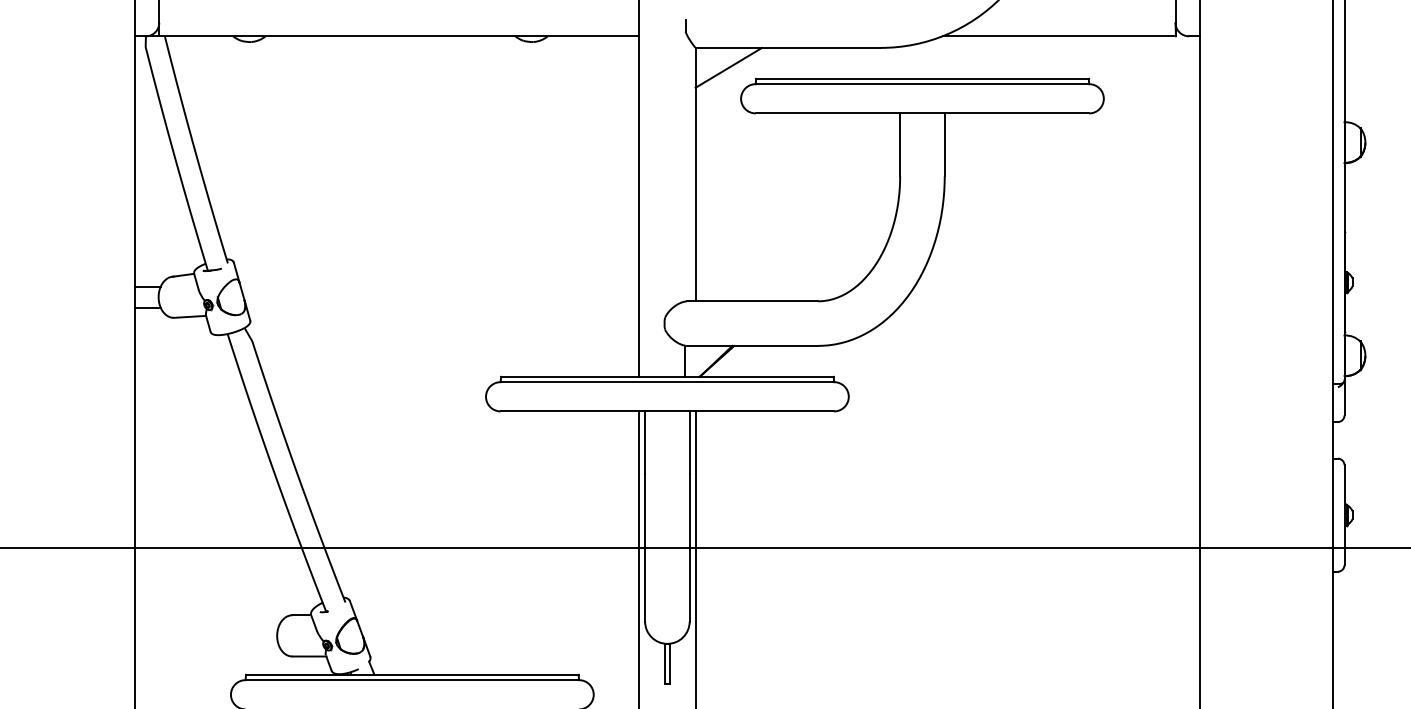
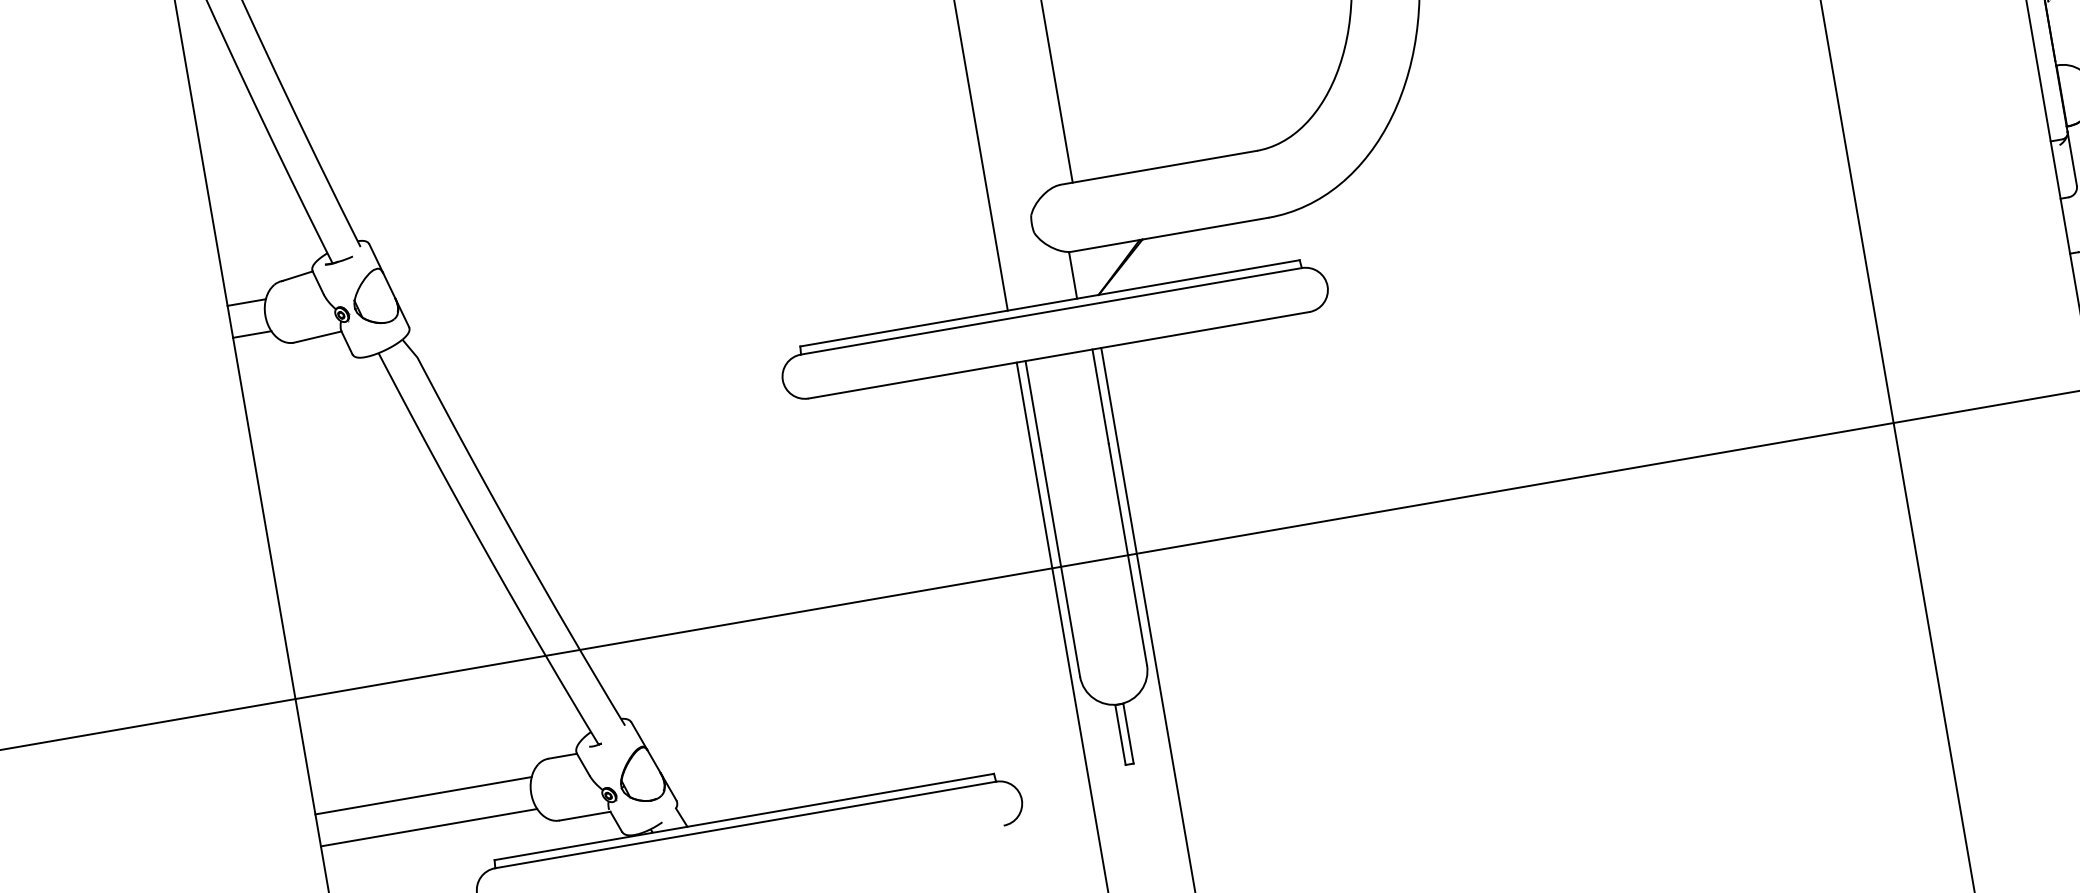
line: (207, 625) -> (423, 796), added
line: (207, 646) -> (429, 827), added

